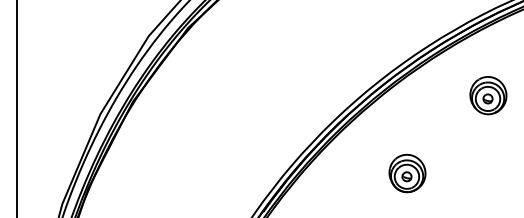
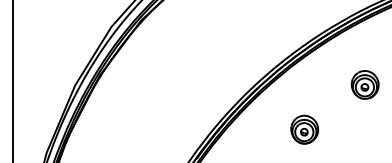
part: (488, 95) -> (365, 84), moved

